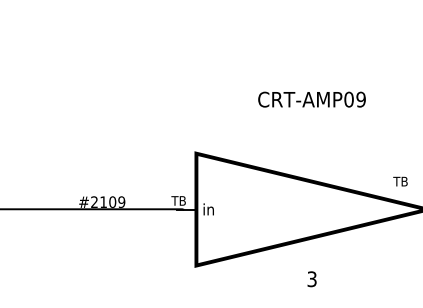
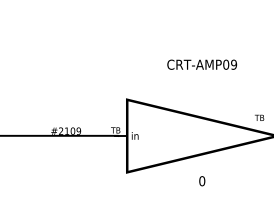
text: (312, 279) -> (202, 181), 3 -> 0

